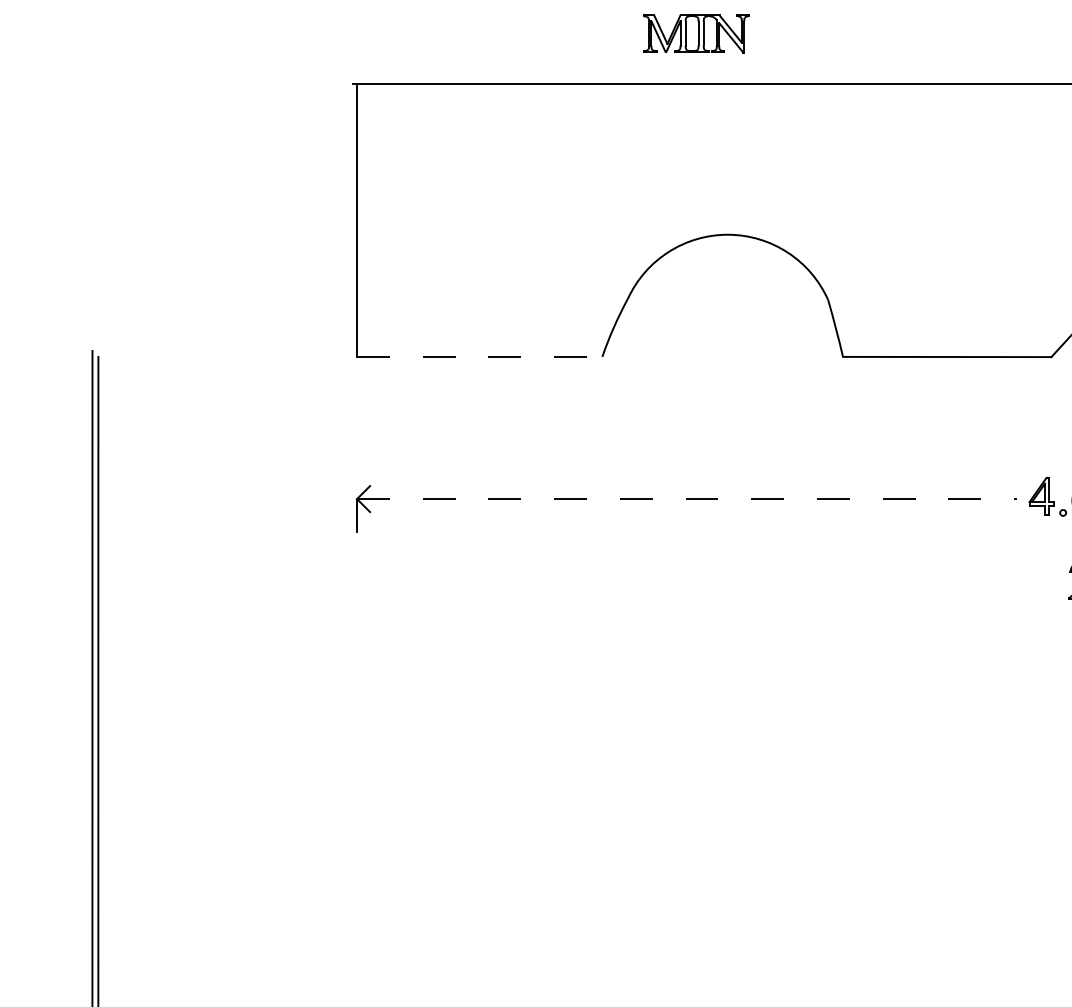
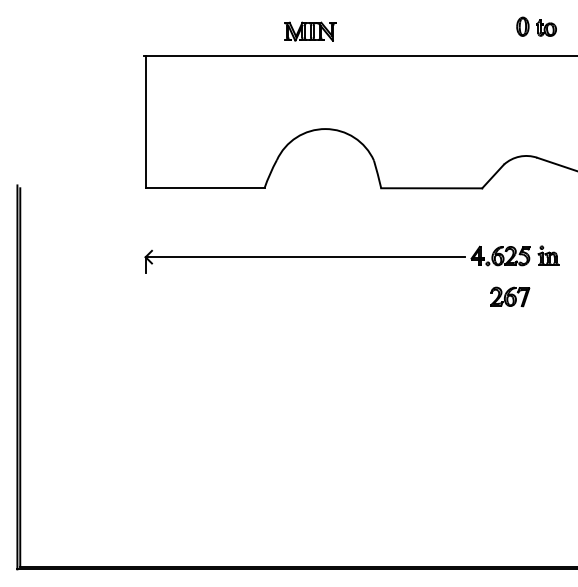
line: (480, 357) -> (205, 188), dashed -> solid
line: (686, 499) -> (305, 257), dashed -> solid

